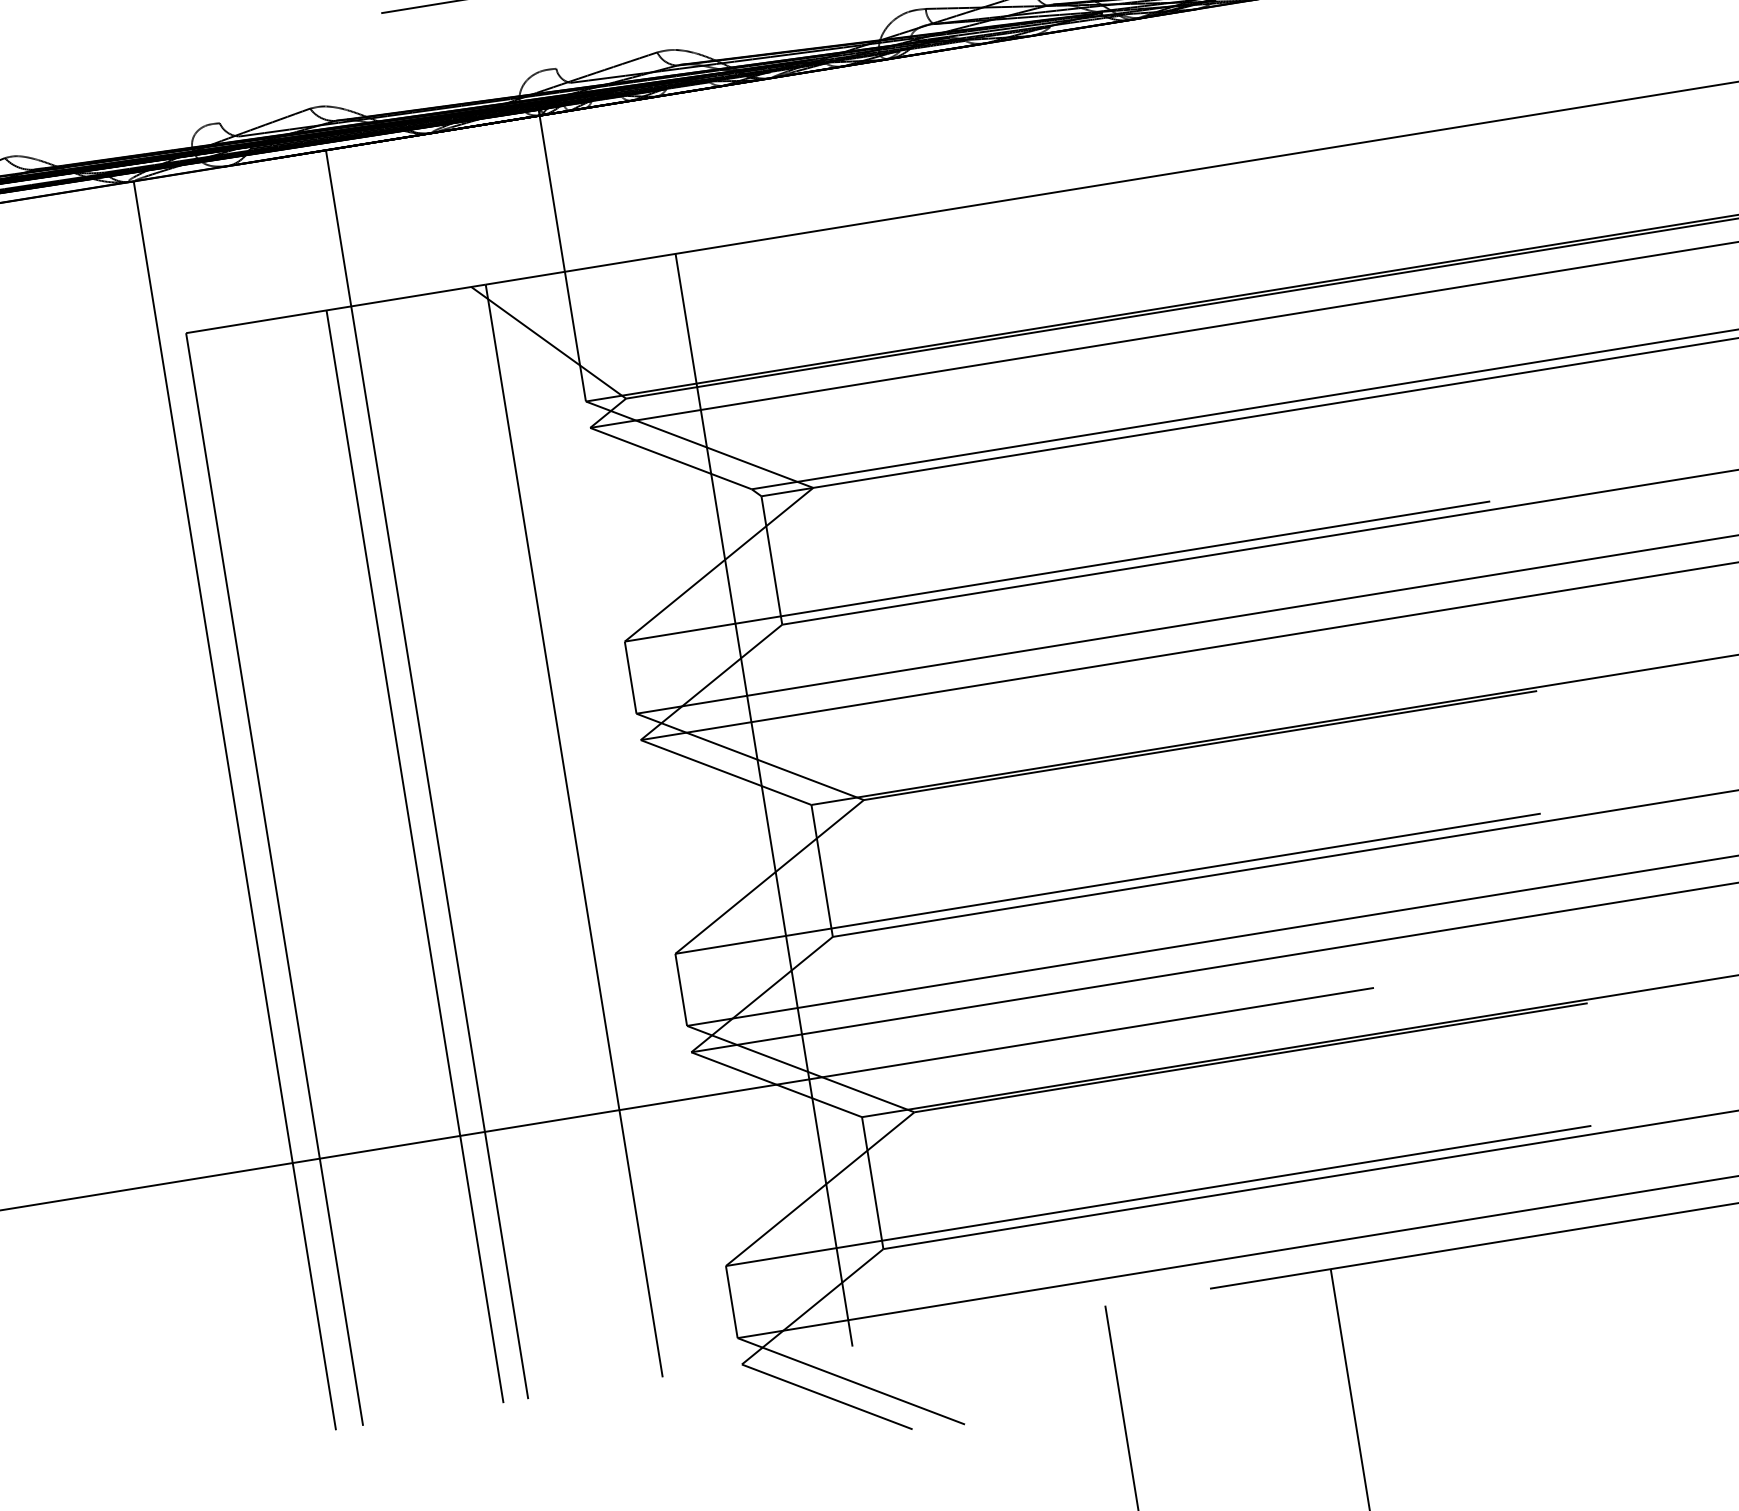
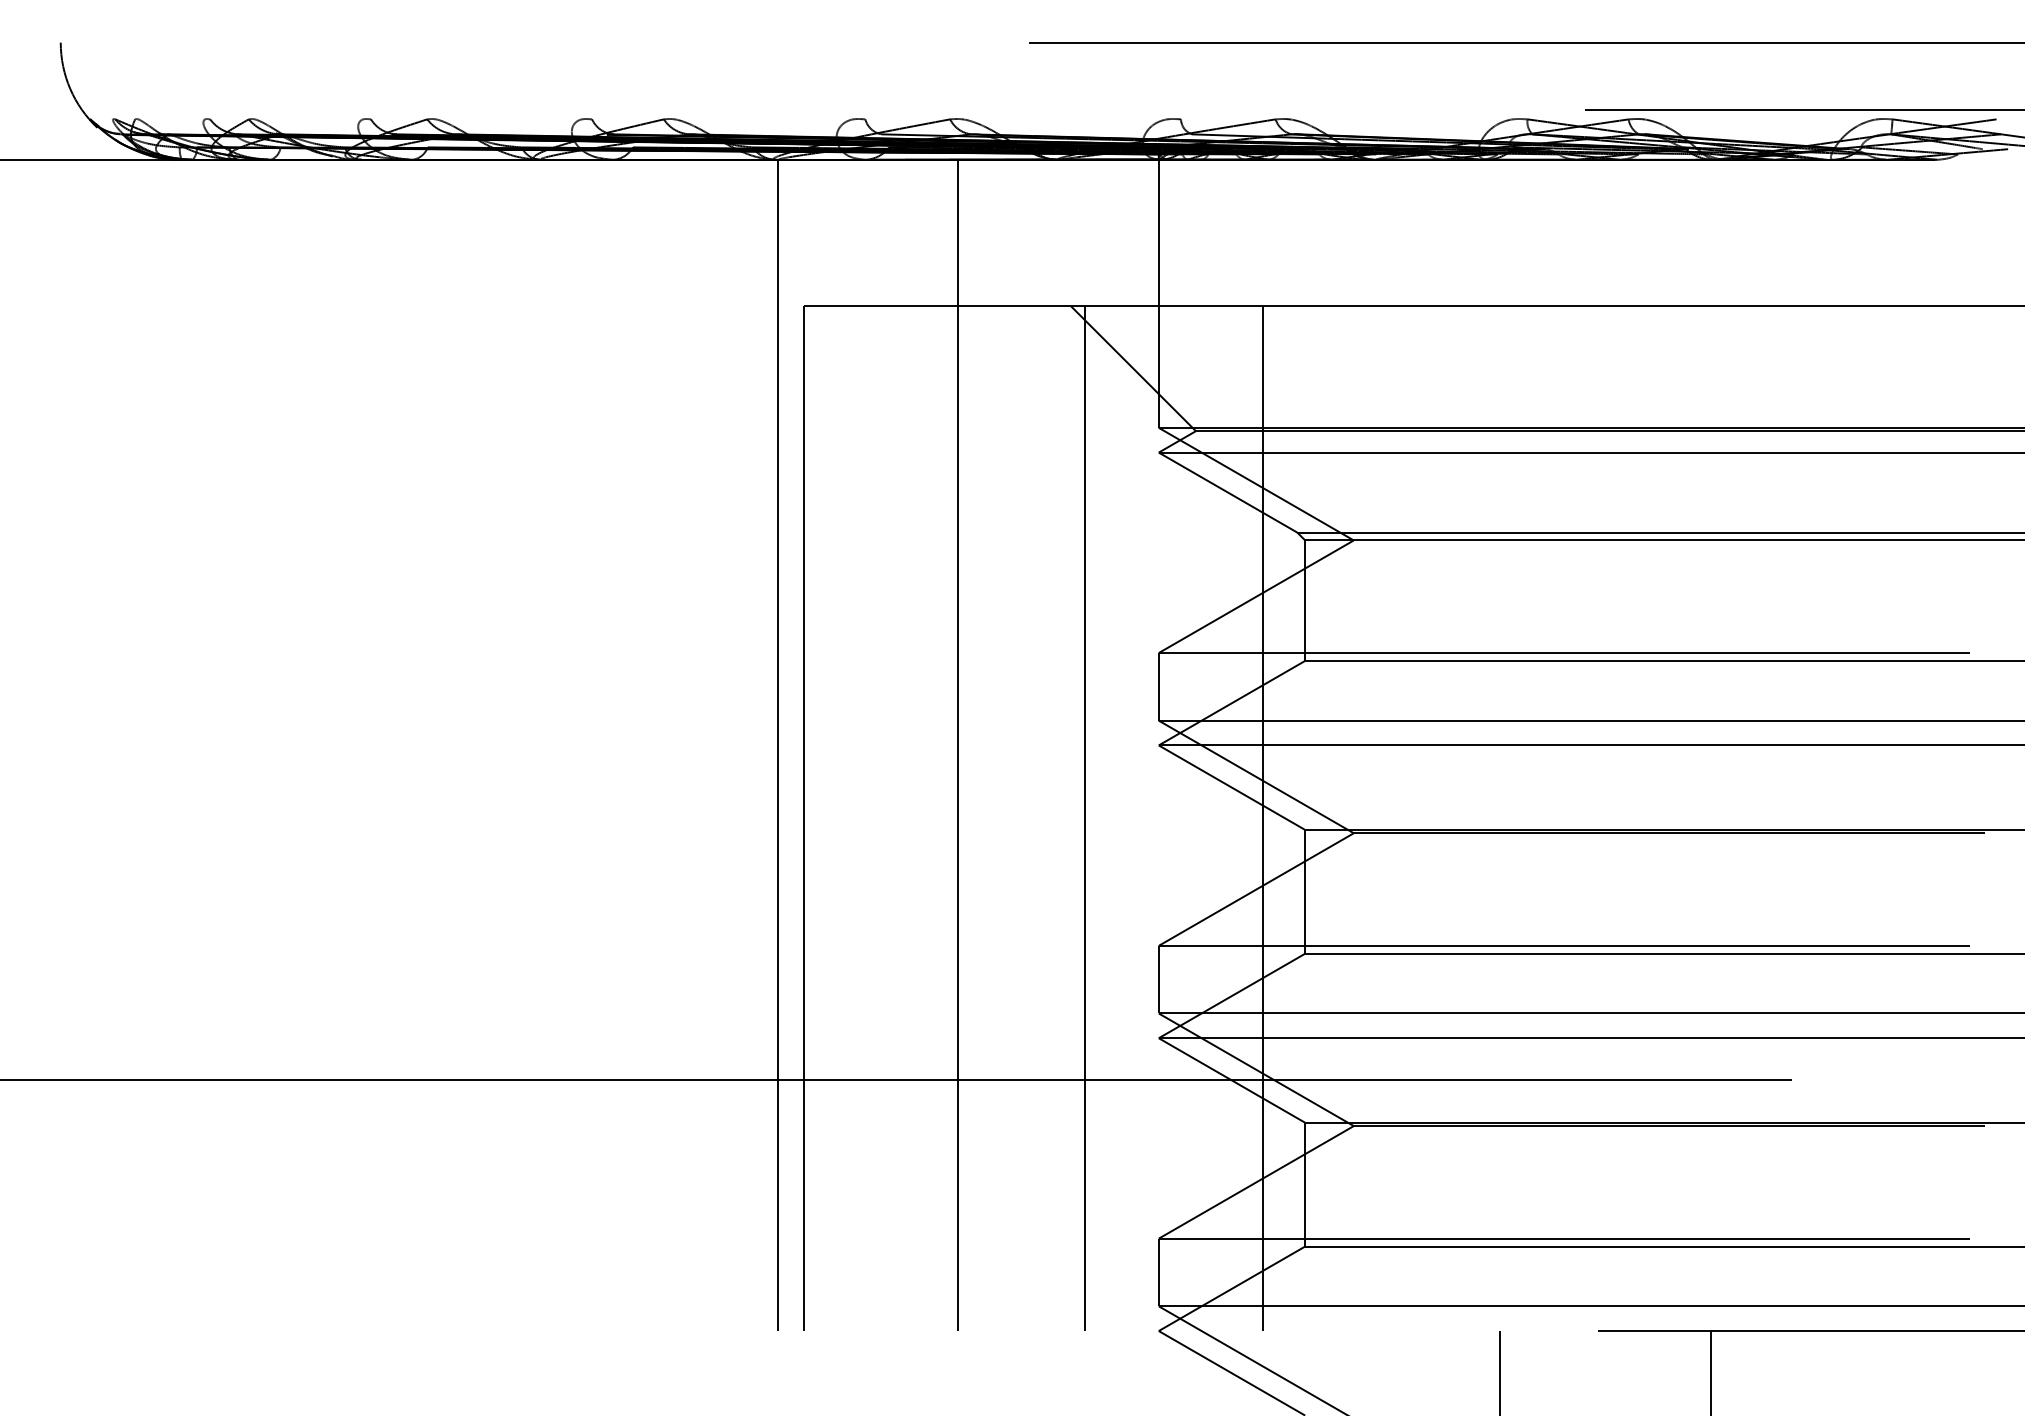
line: (415, 856) -> (935, 818), removed

